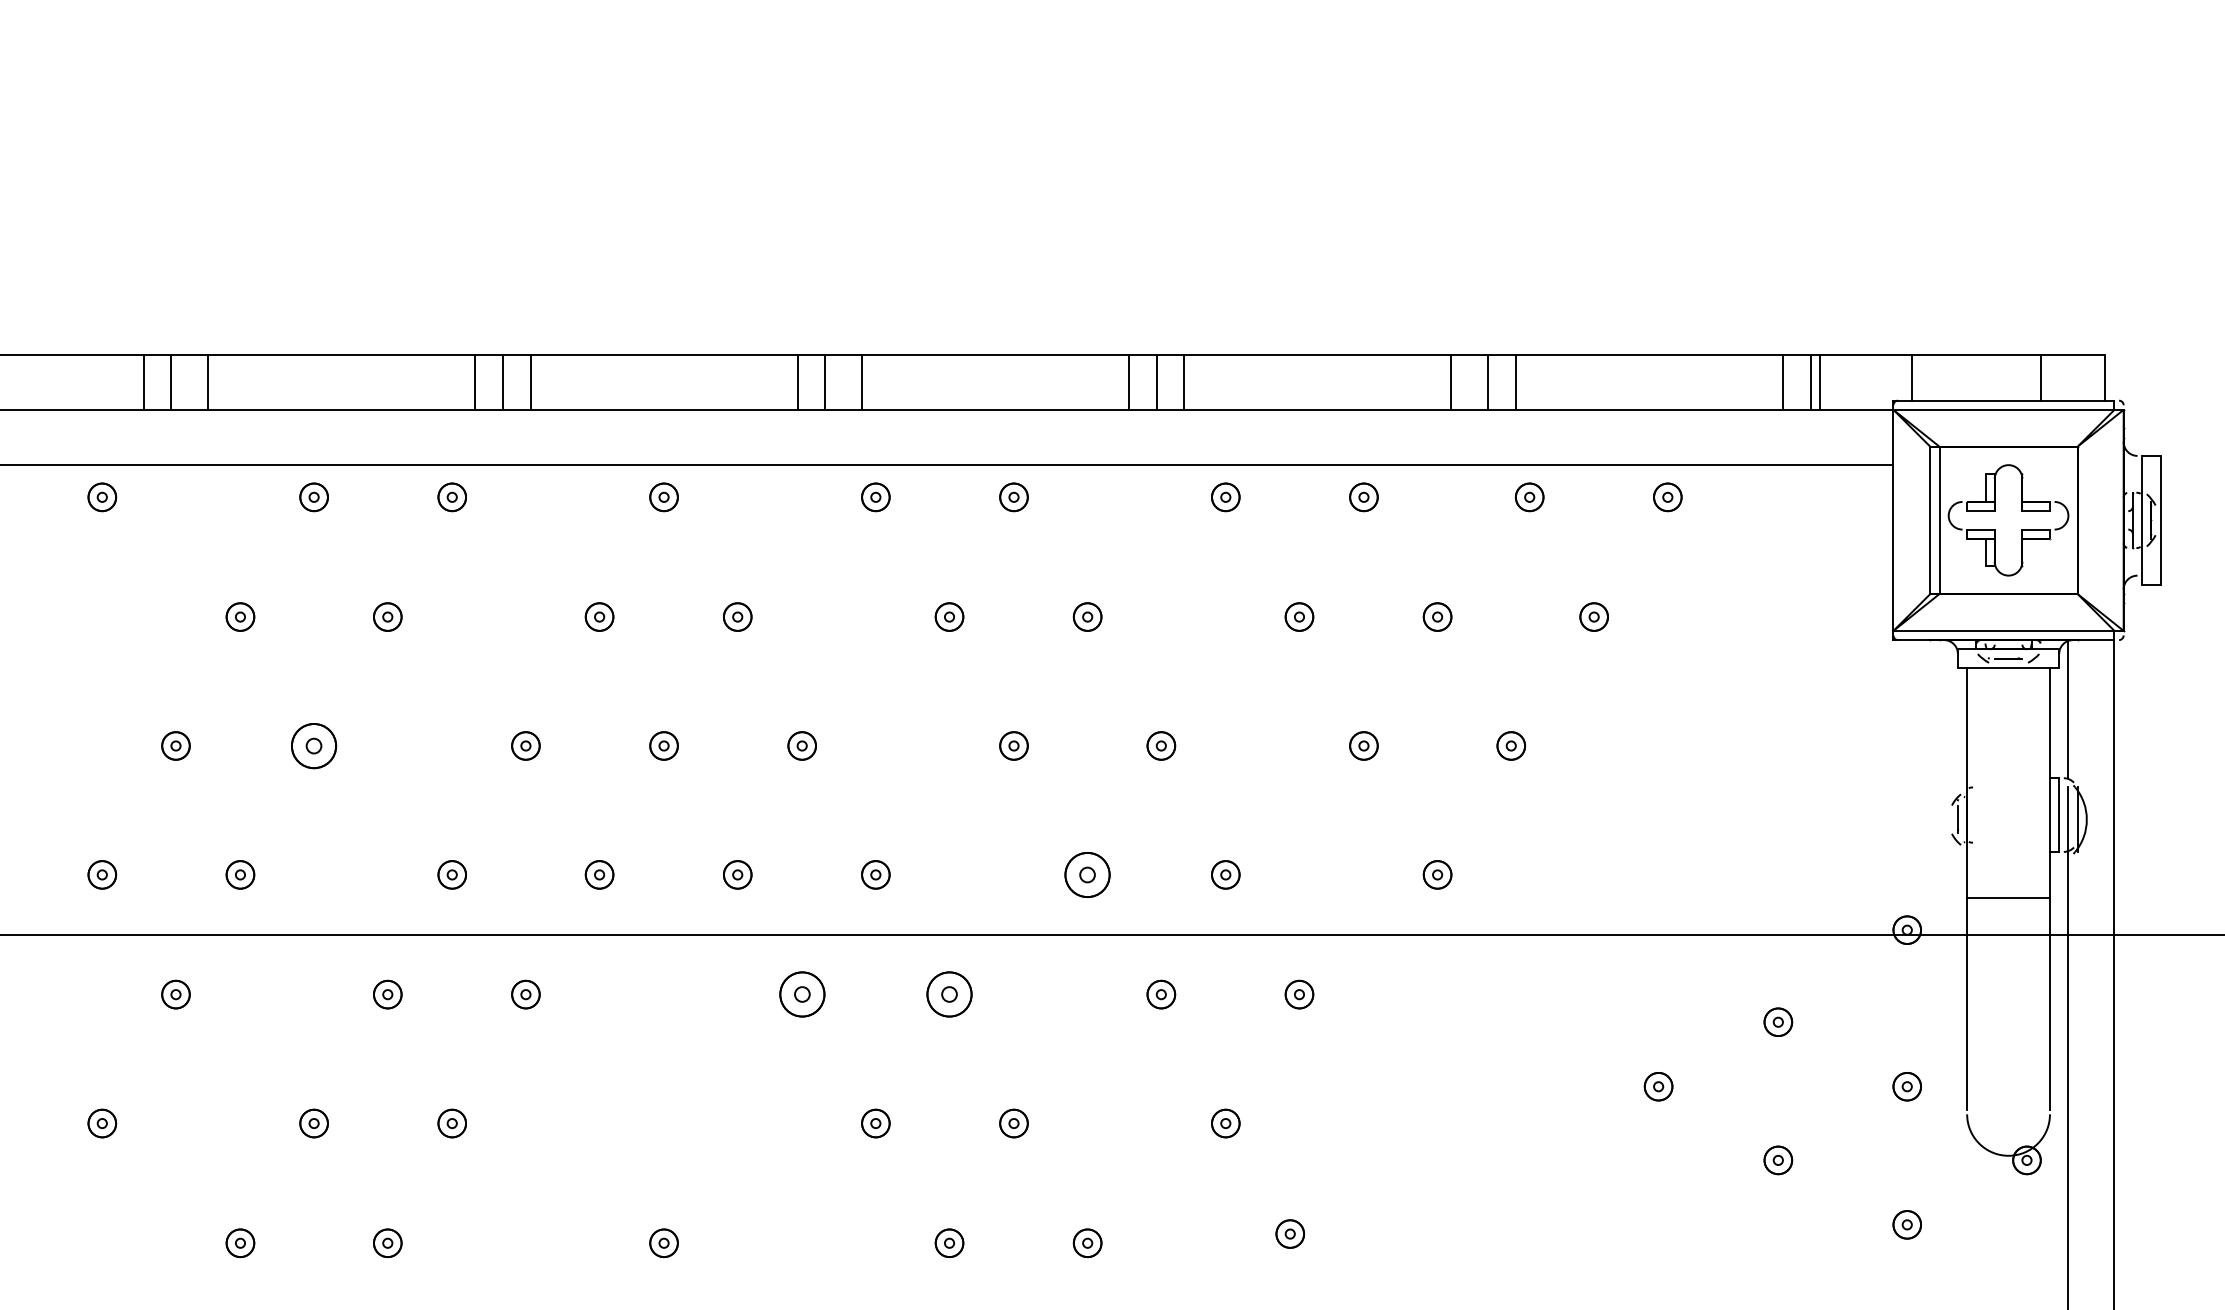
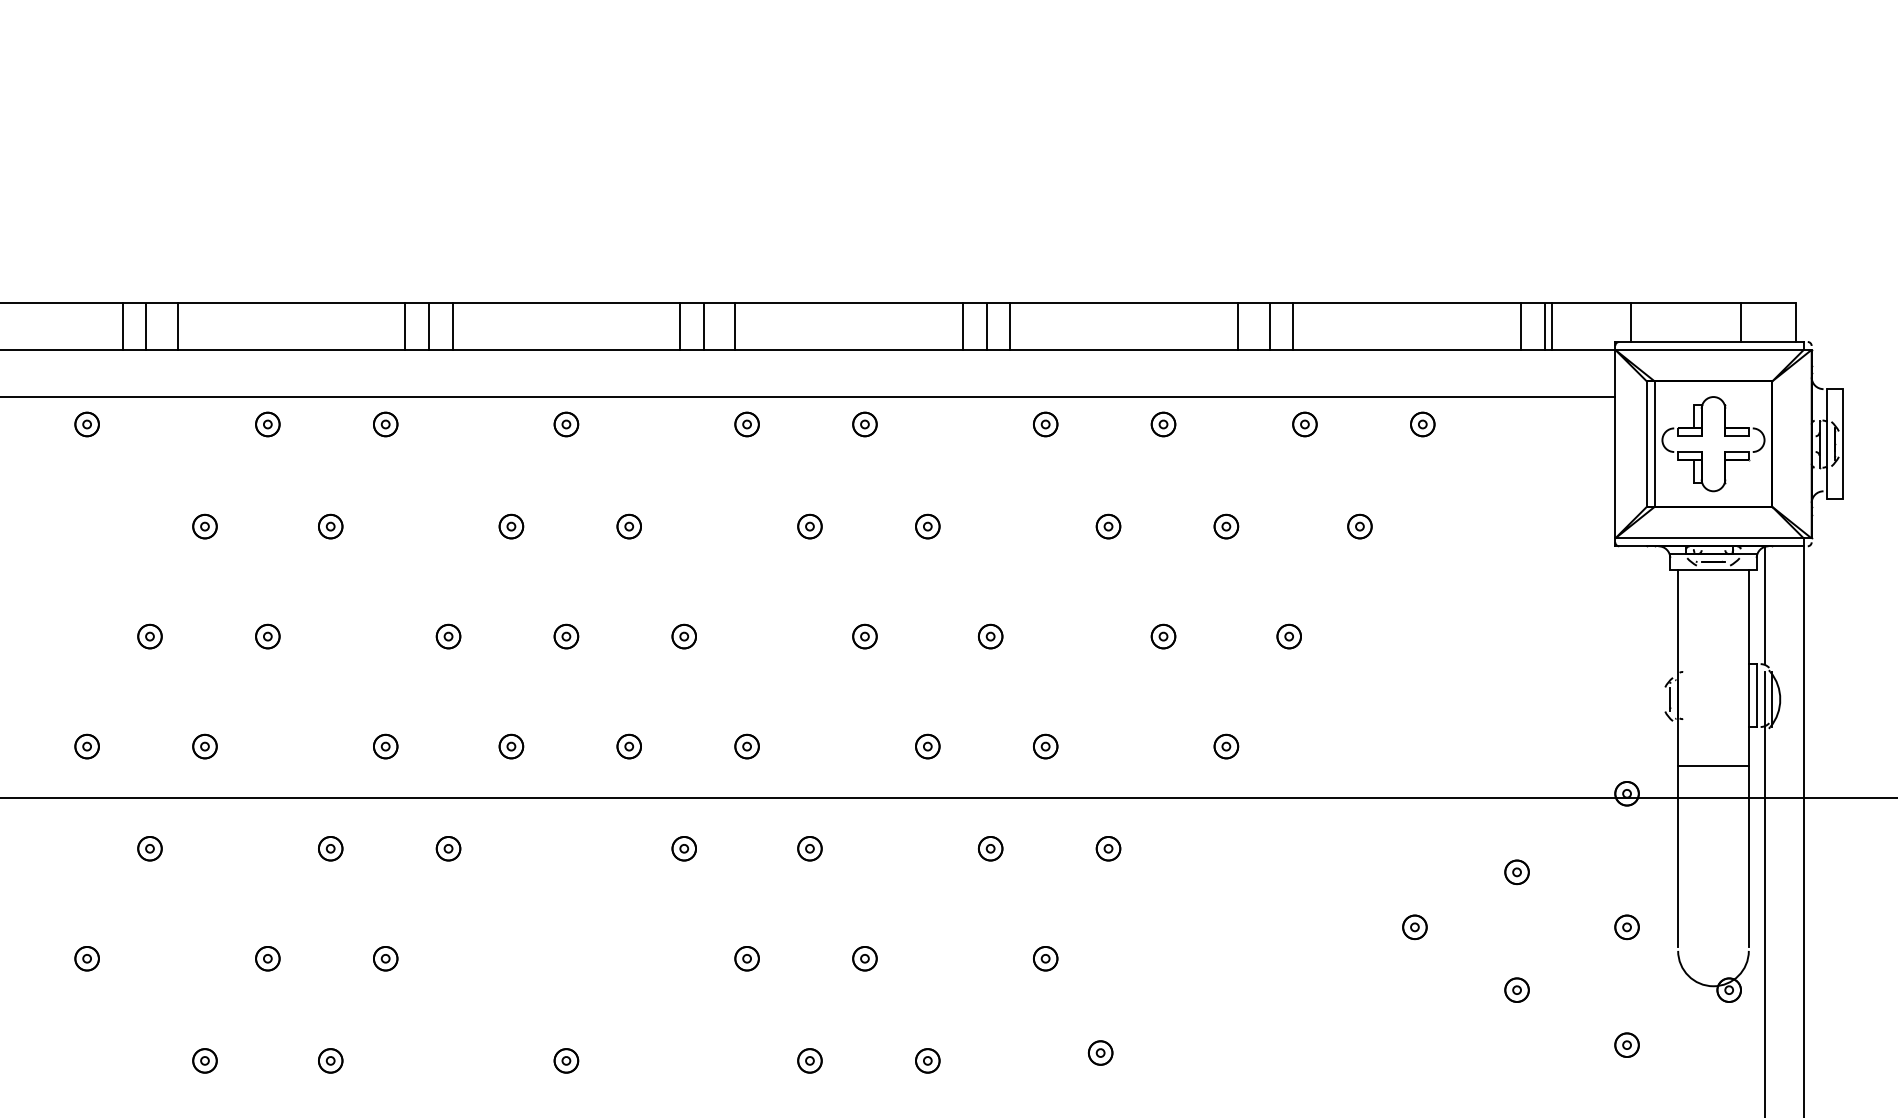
part: (313, 745) -> (267, 636), size x0.62
part: (1087, 874) -> (927, 746), size x0.62
part: (801, 994) -> (683, 848), size x0.62
part: (948, 994) -> (809, 848), size x0.62

